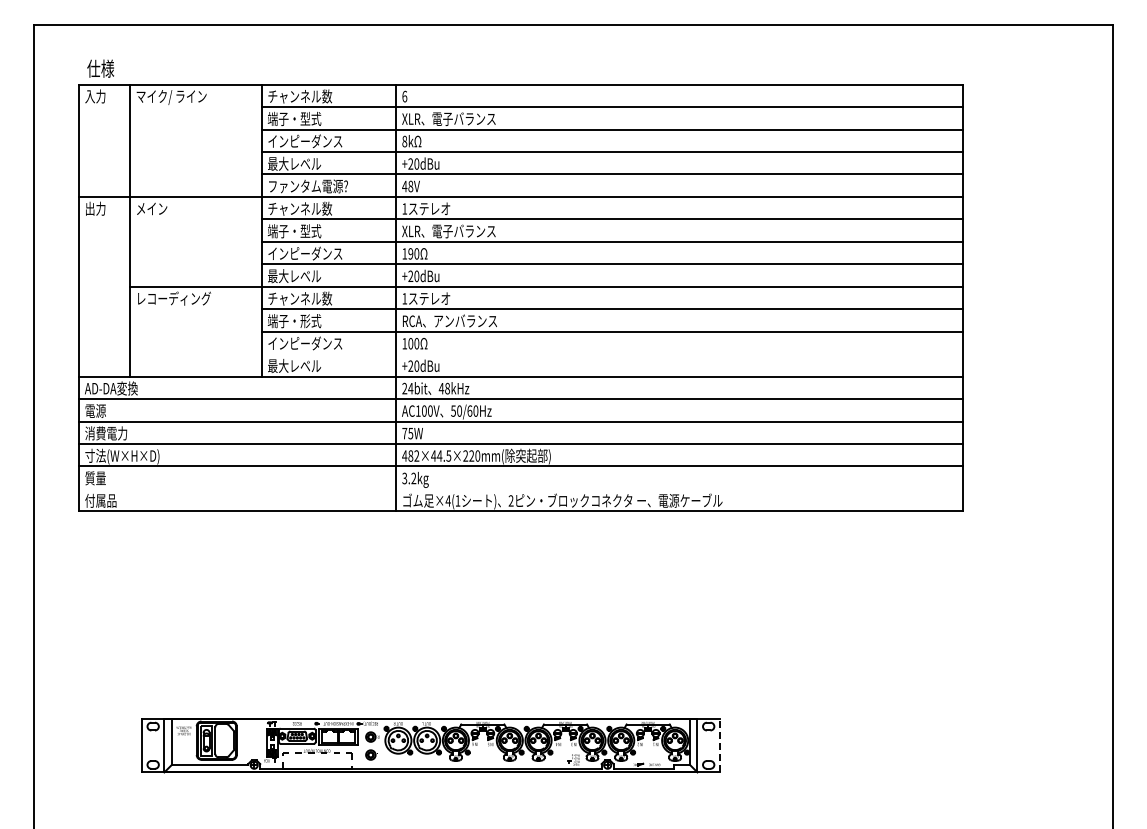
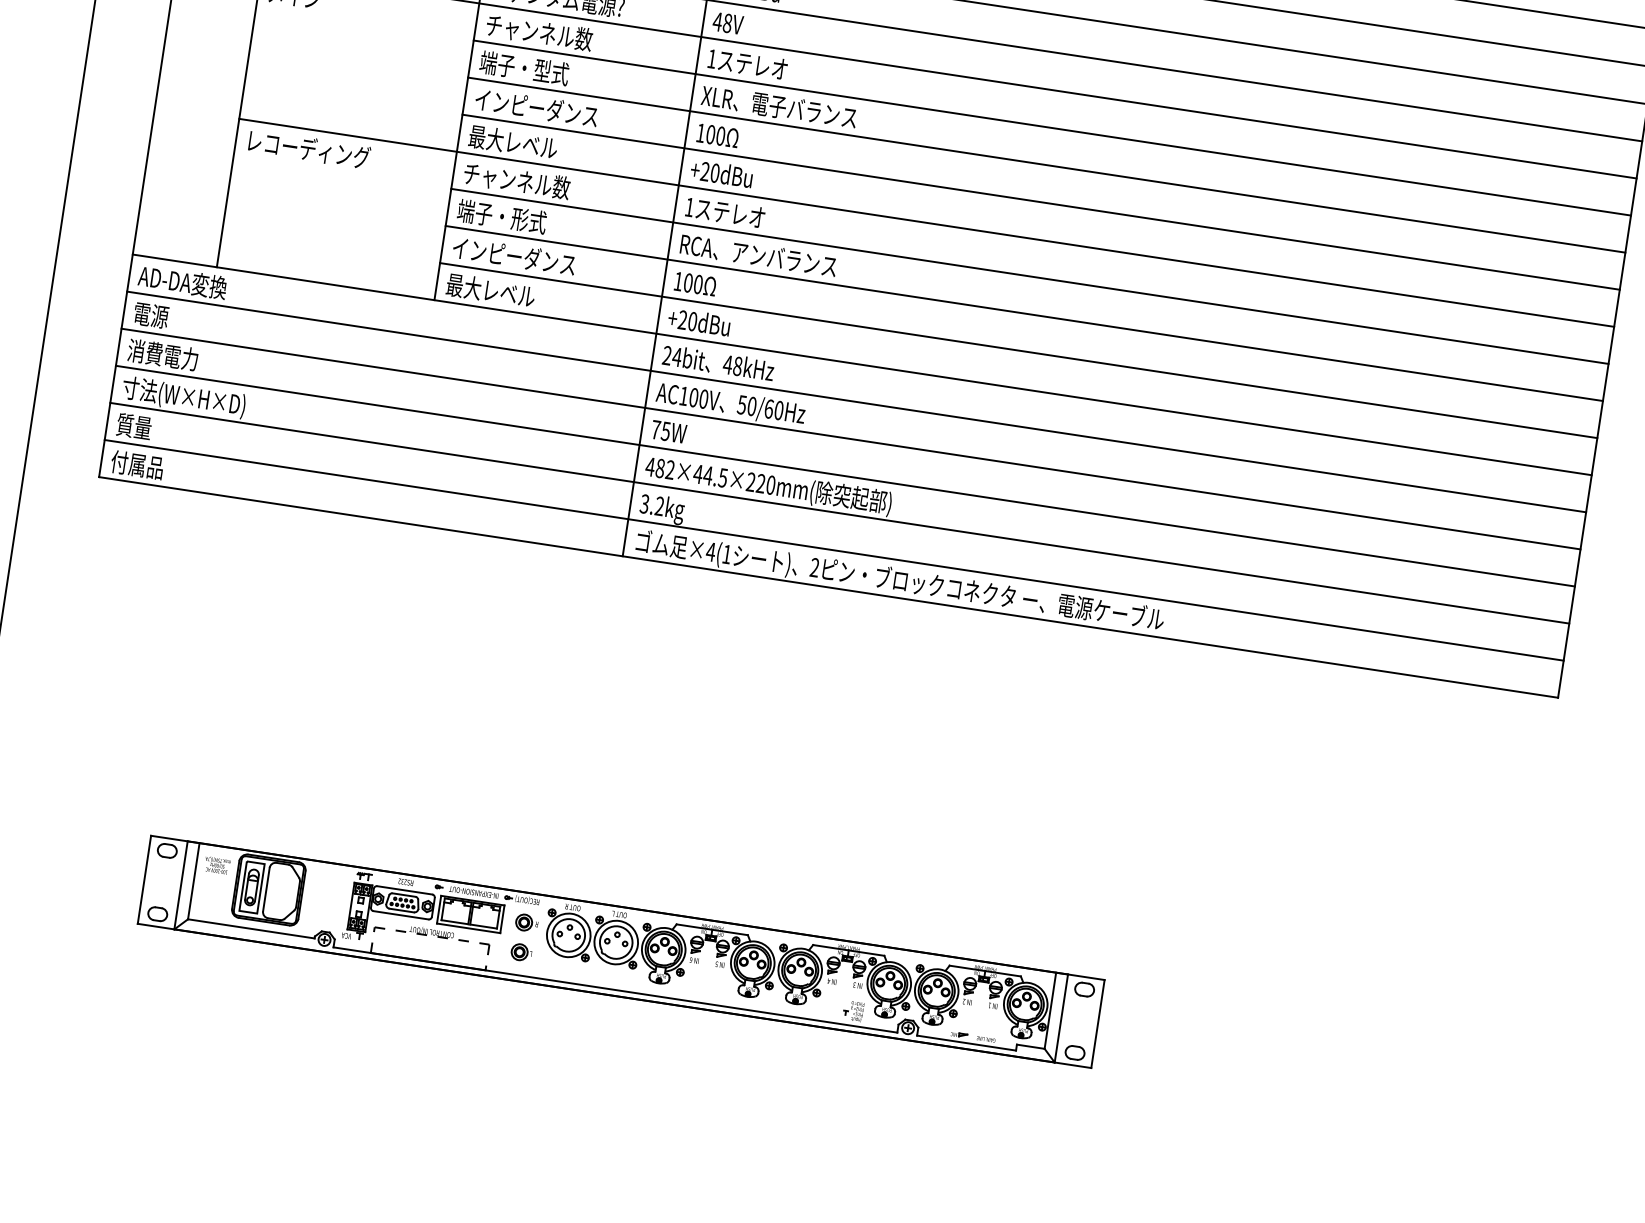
text: (410, 253) -> (710, 133), 190 -> 100
line: (612, 354) -> (1018, 351), added
line: (520, 488) -> (833, 549), added
line: (719, 745) -> (1097, 1023), dashed -> solid

